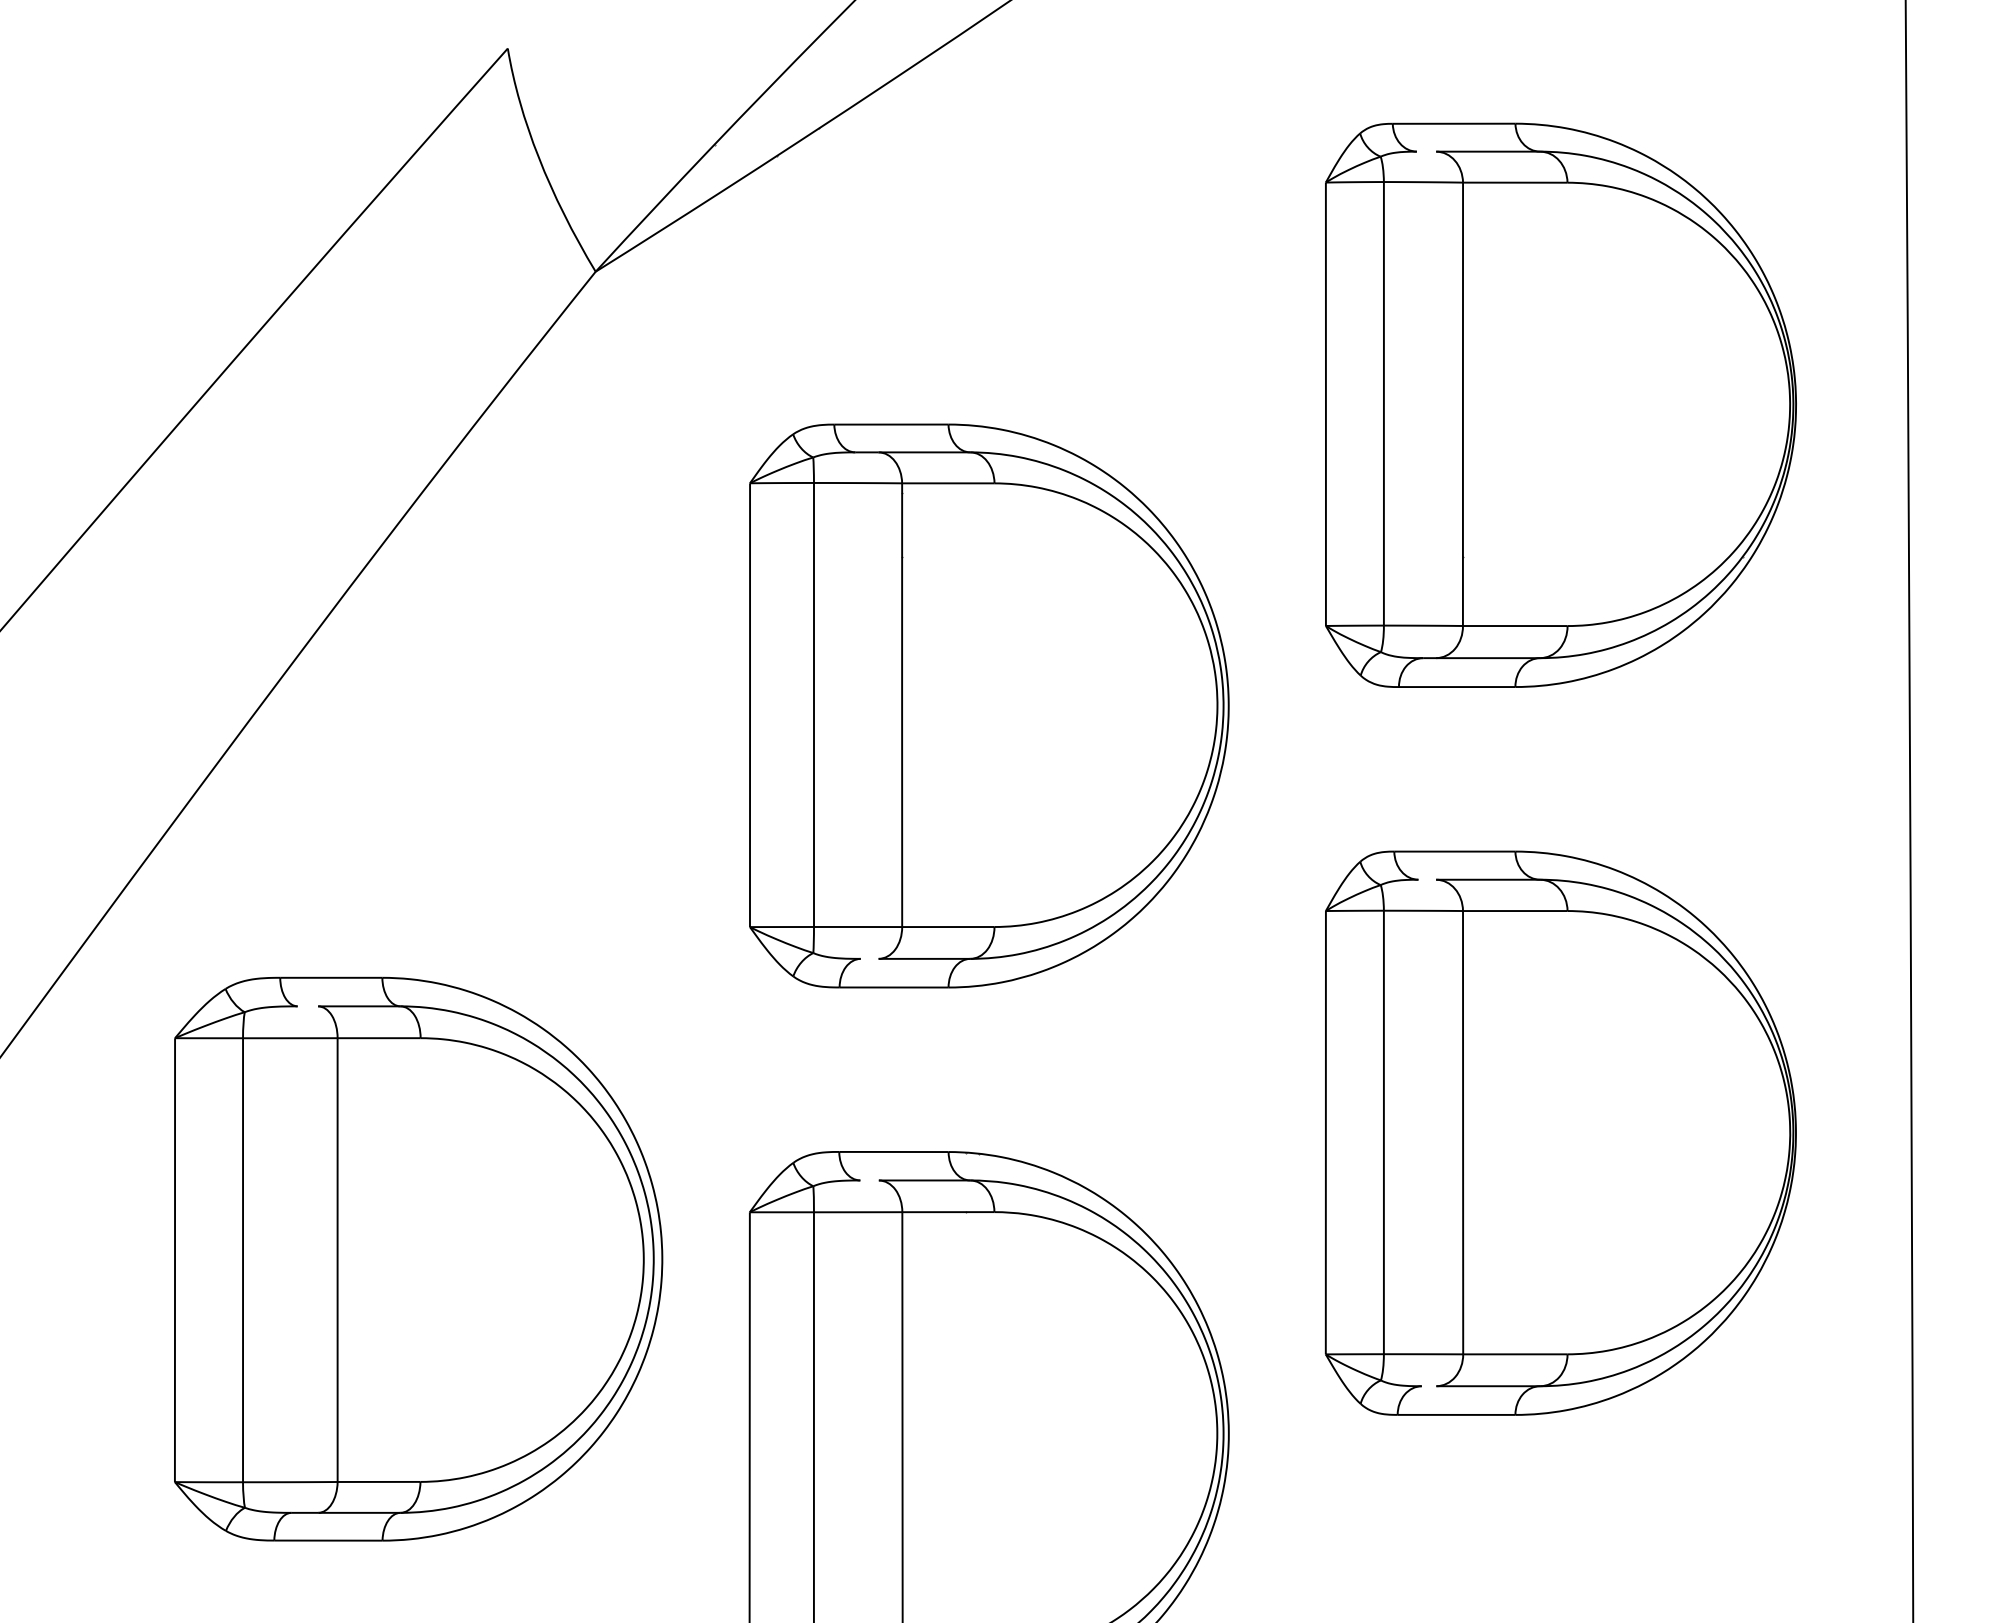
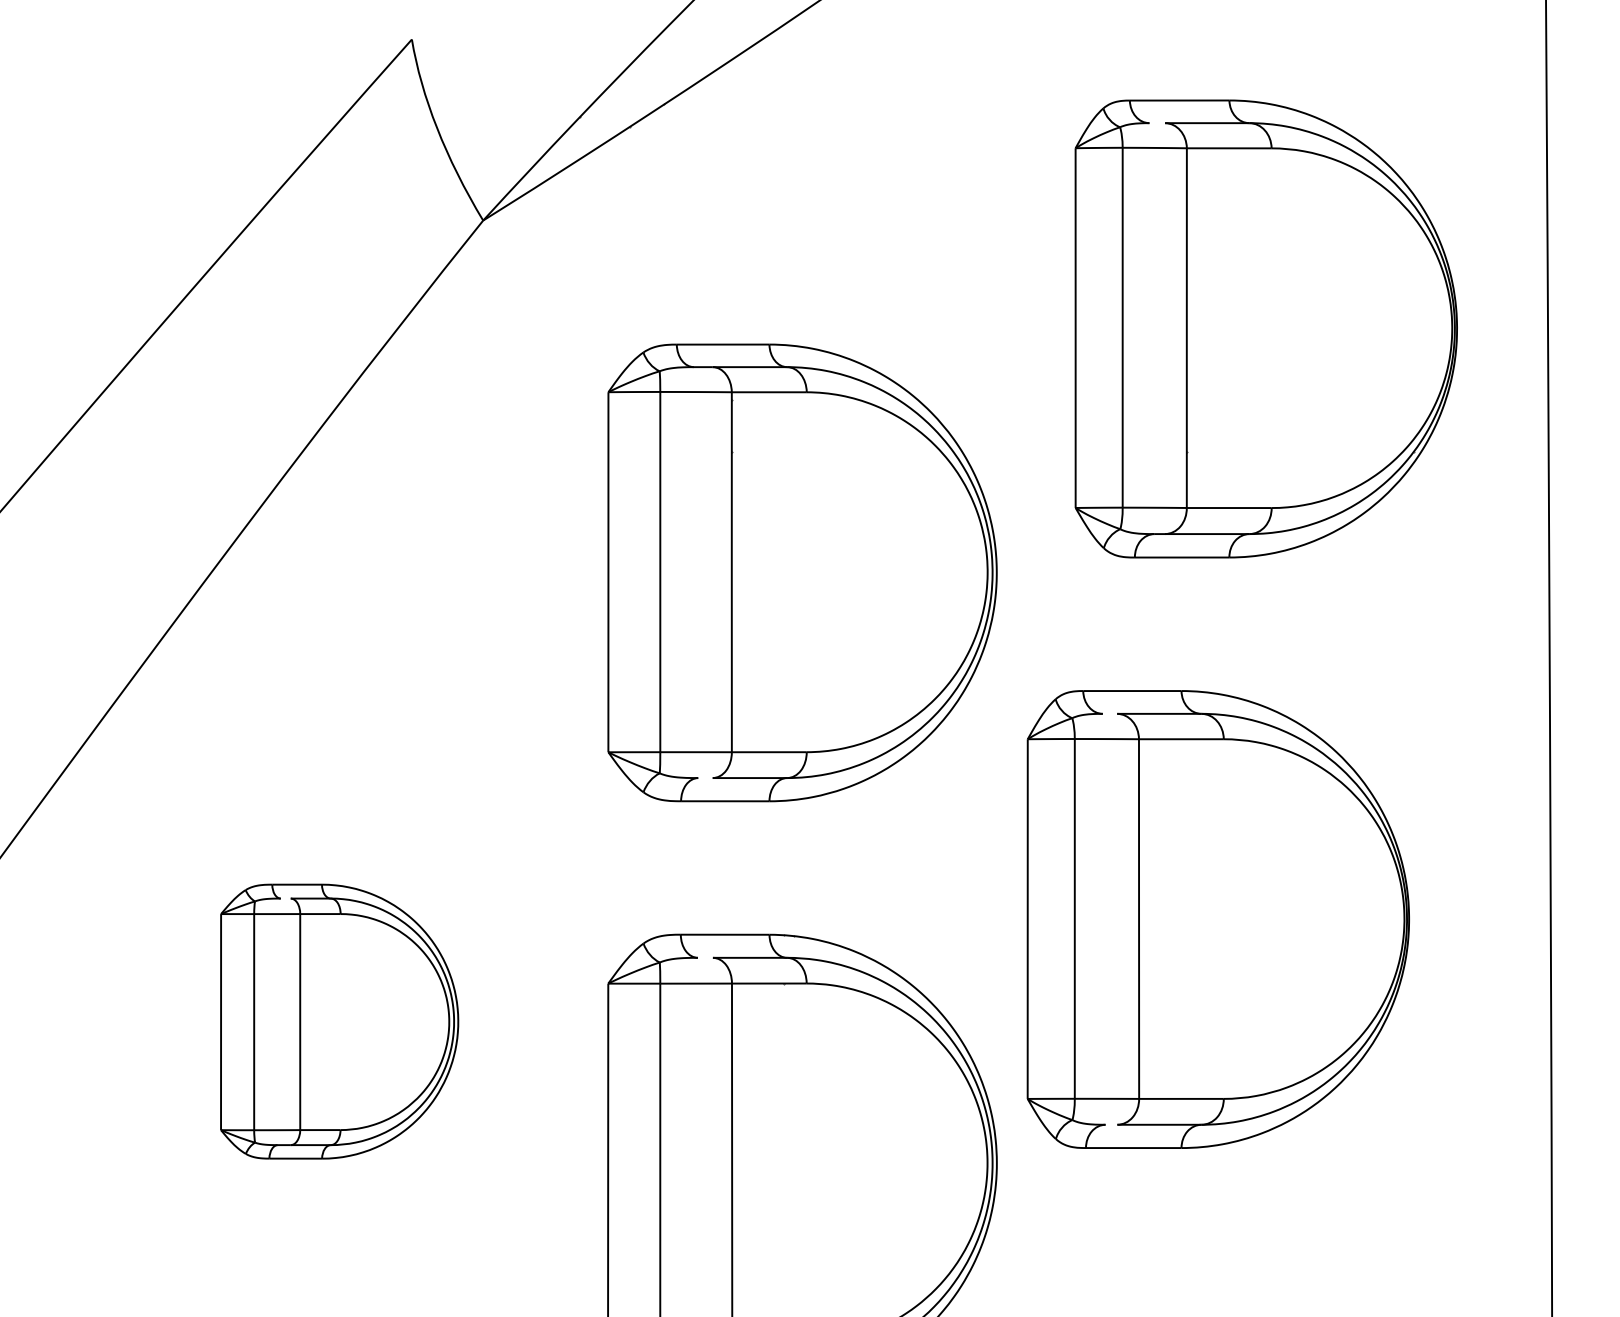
part: (1560, 1132) -> (1218, 918), moved
part: (418, 1258) -> (339, 1021), size x0.6

